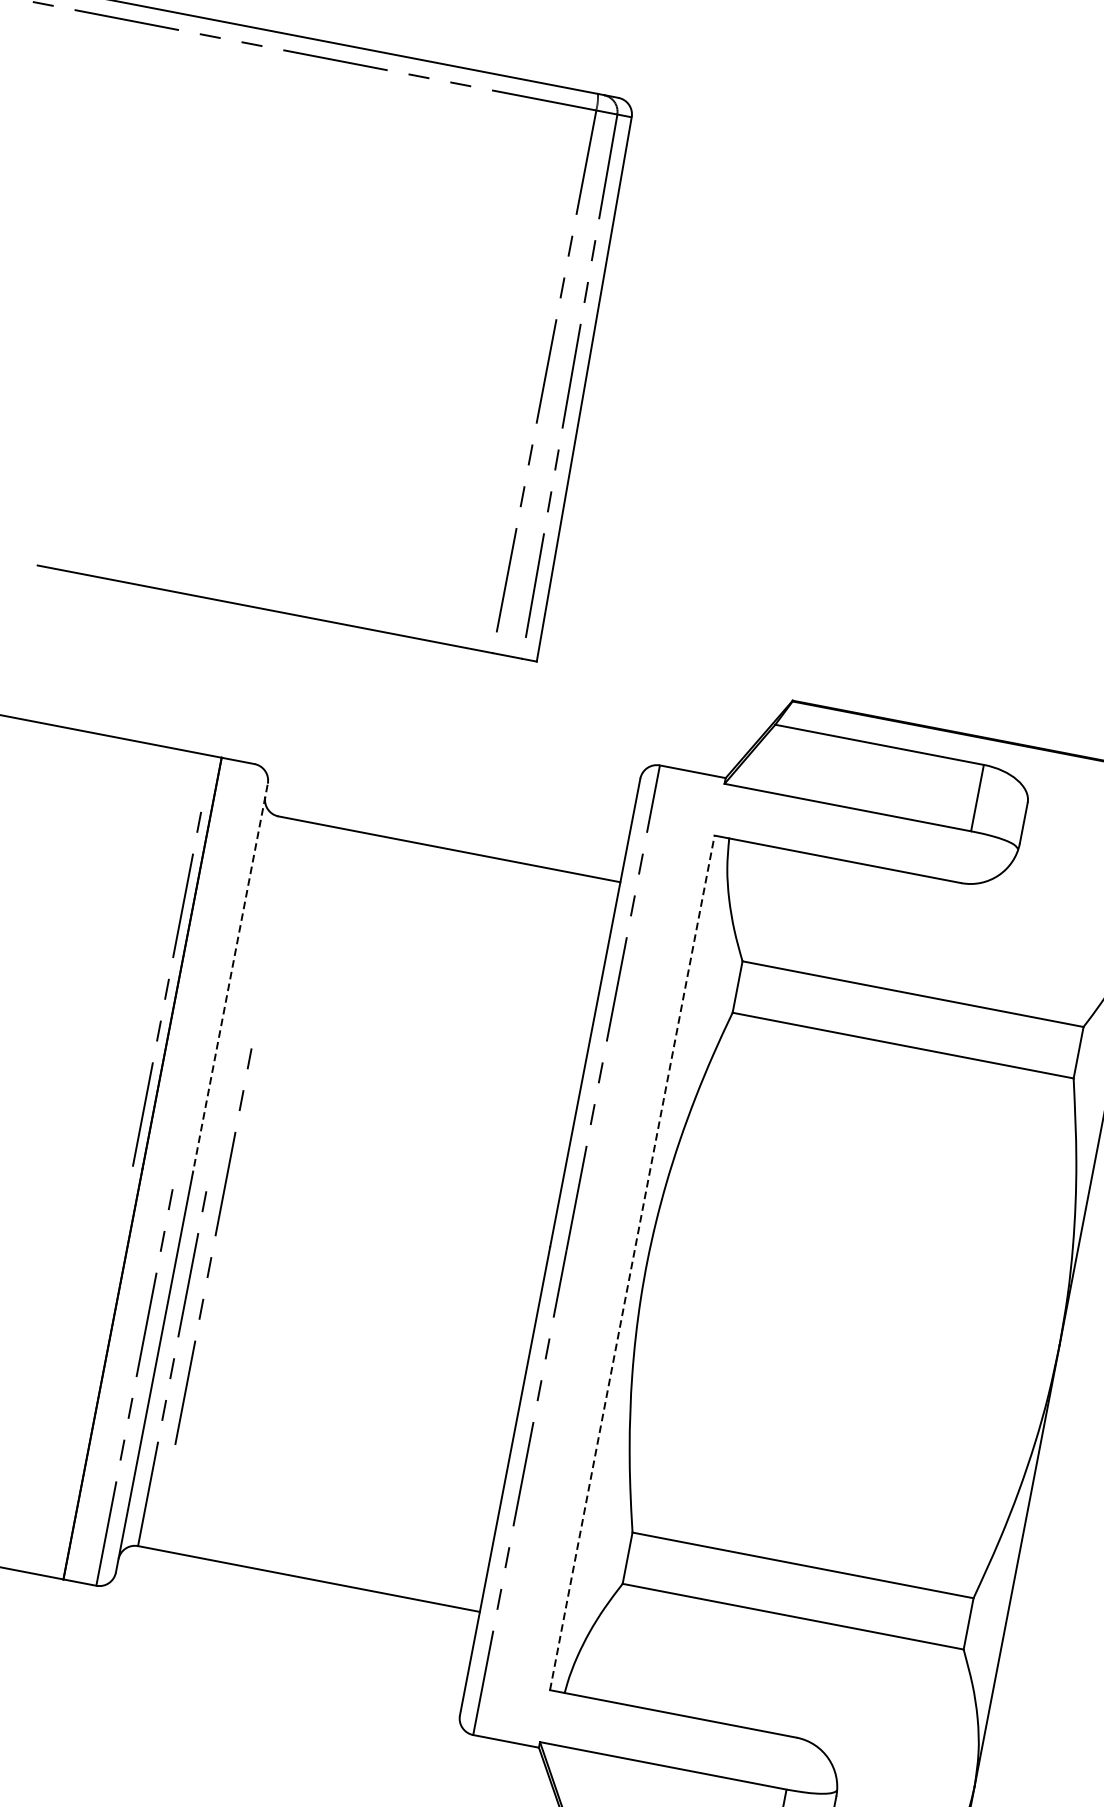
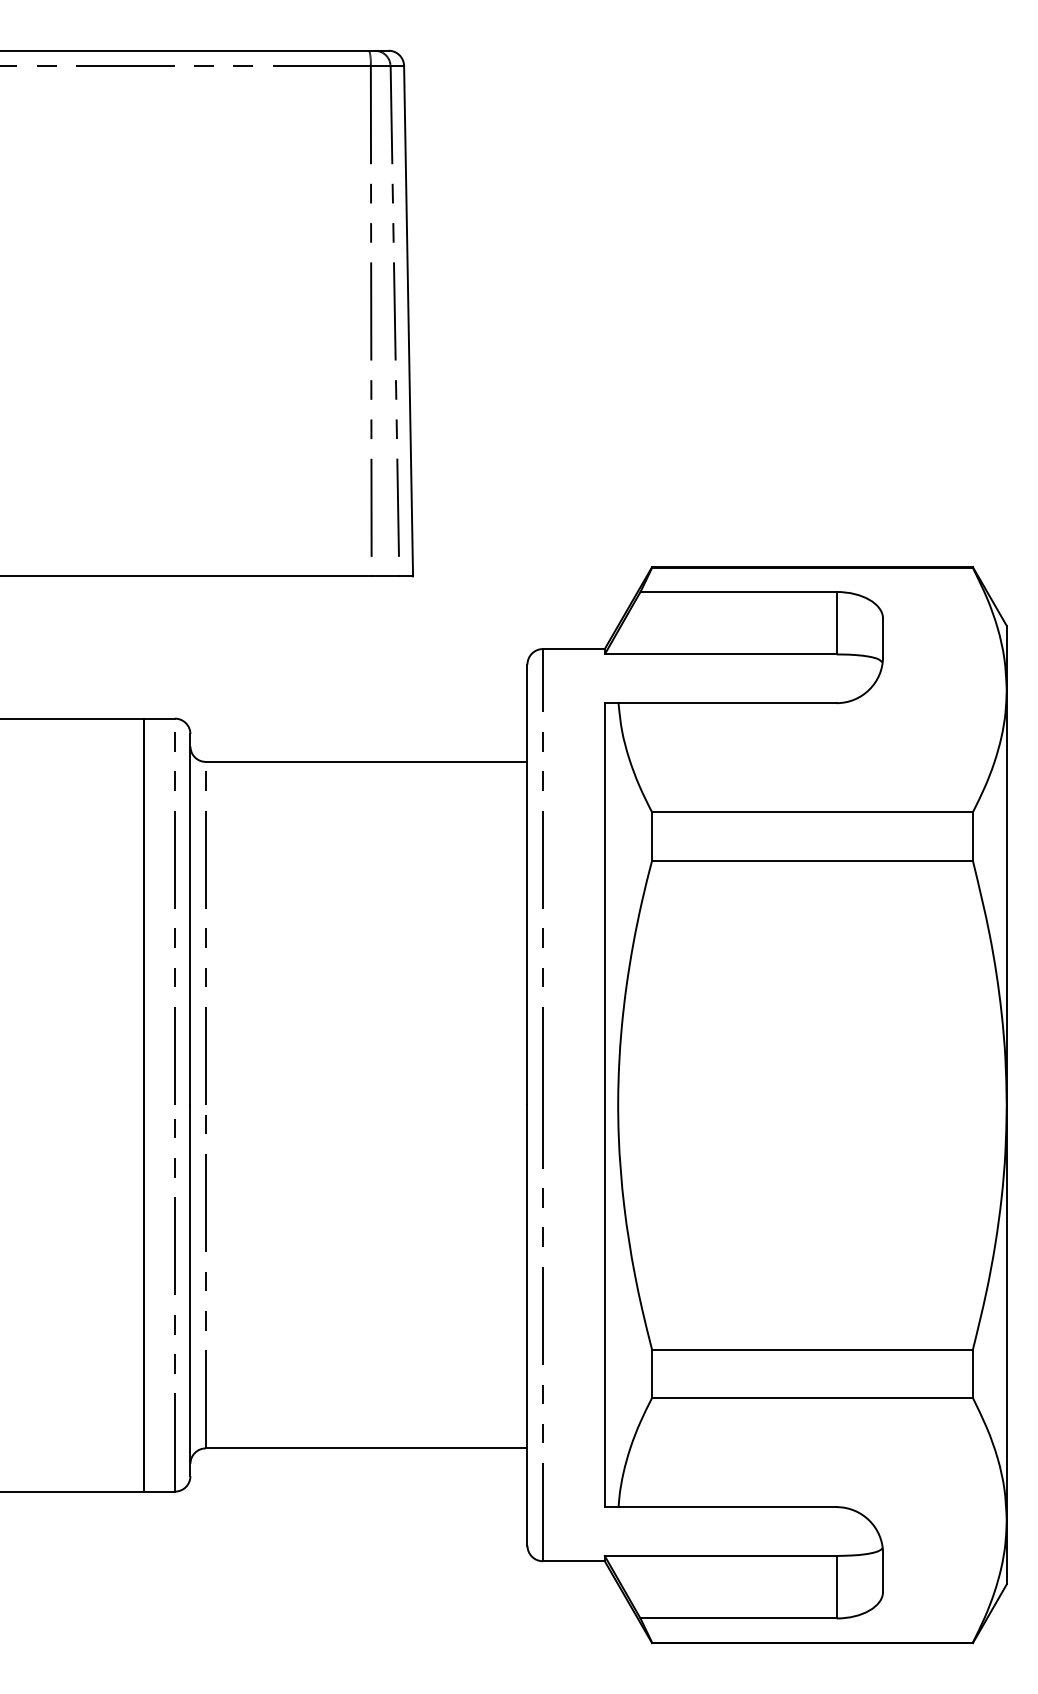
line: (229, 980) -> (190, 919), dashed -> solid
line: (166, 988) -> (205, 937), moved
line: (215, 1235) -> (174, 908), moved
line: (631, 1263) -> (604, 1105), dashed -> solid

